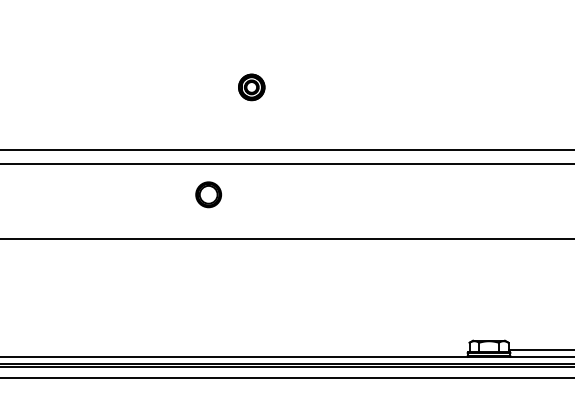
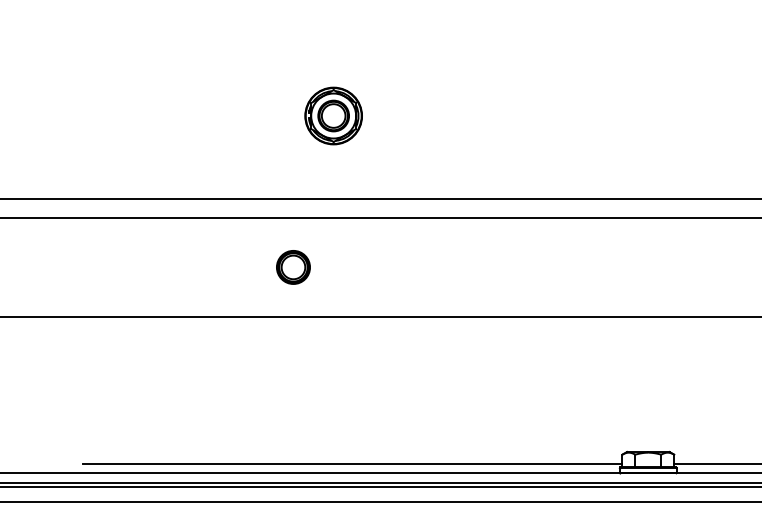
part: (251, 87) -> (333, 115), size x1.67
part: (208, 194) -> (293, 267), moved
line: (266, 349) -> (352, 463), added

